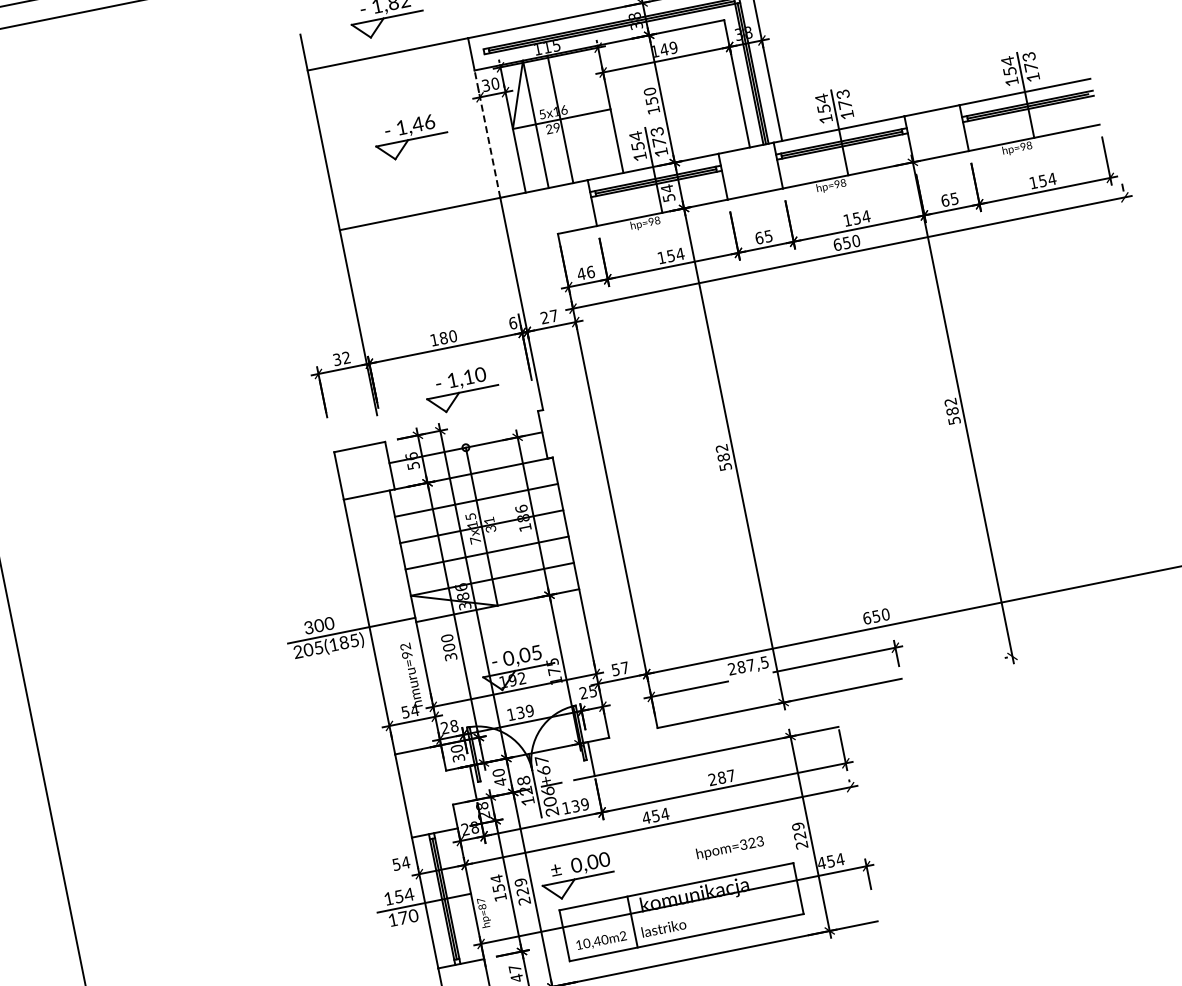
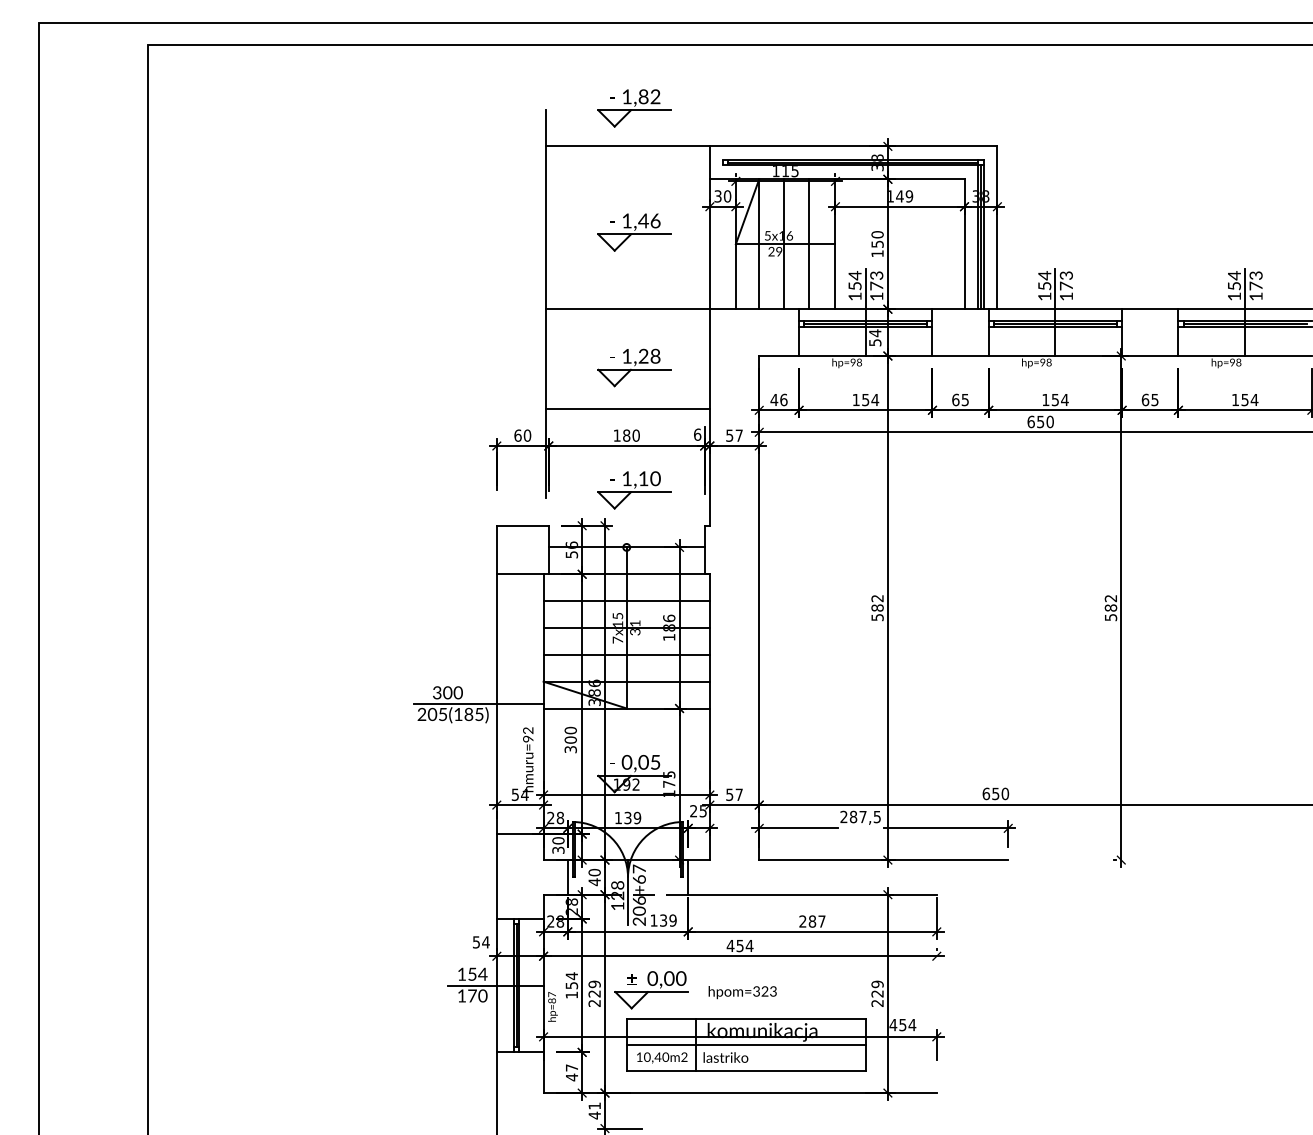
line: (585, 114) -> (809, 244), added
line: (487, 134) -> (709, 244), dashed -> solid
part: (437, 269) -> (634, 367), added
line: (439, 311) -> (627, 408), added
text: (544, 317) -> (729, 435), 27 -> 57
text: (341, 358) -> (522, 435), 32 -> 60
text: (730, 848) -> (742, 992), moved
line: (681, 912) -> (746, 1045), added

